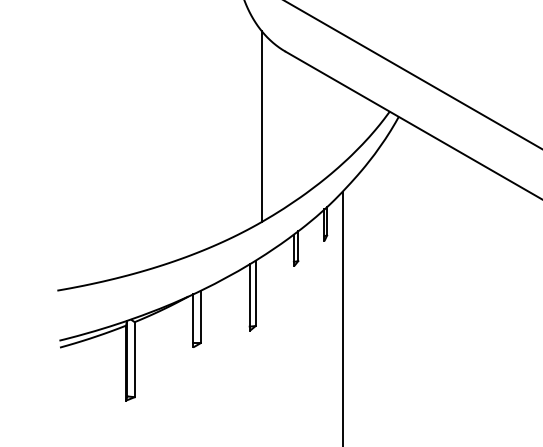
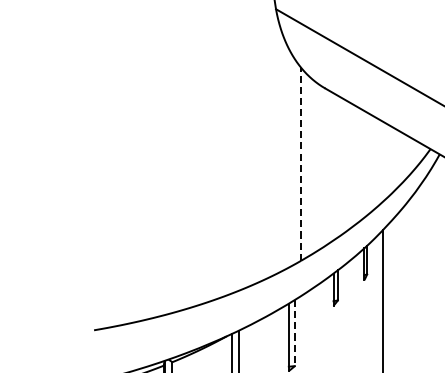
line: (261, 126) -> (300, 164), solid -> dashed
line: (255, 293) -> (294, 333), solid -> dashed

